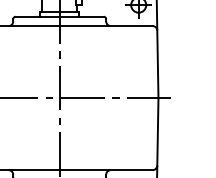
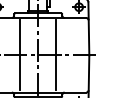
line: (25, 98) -> (20, 55), added
line: (95, 98) -> (56, 55), added

